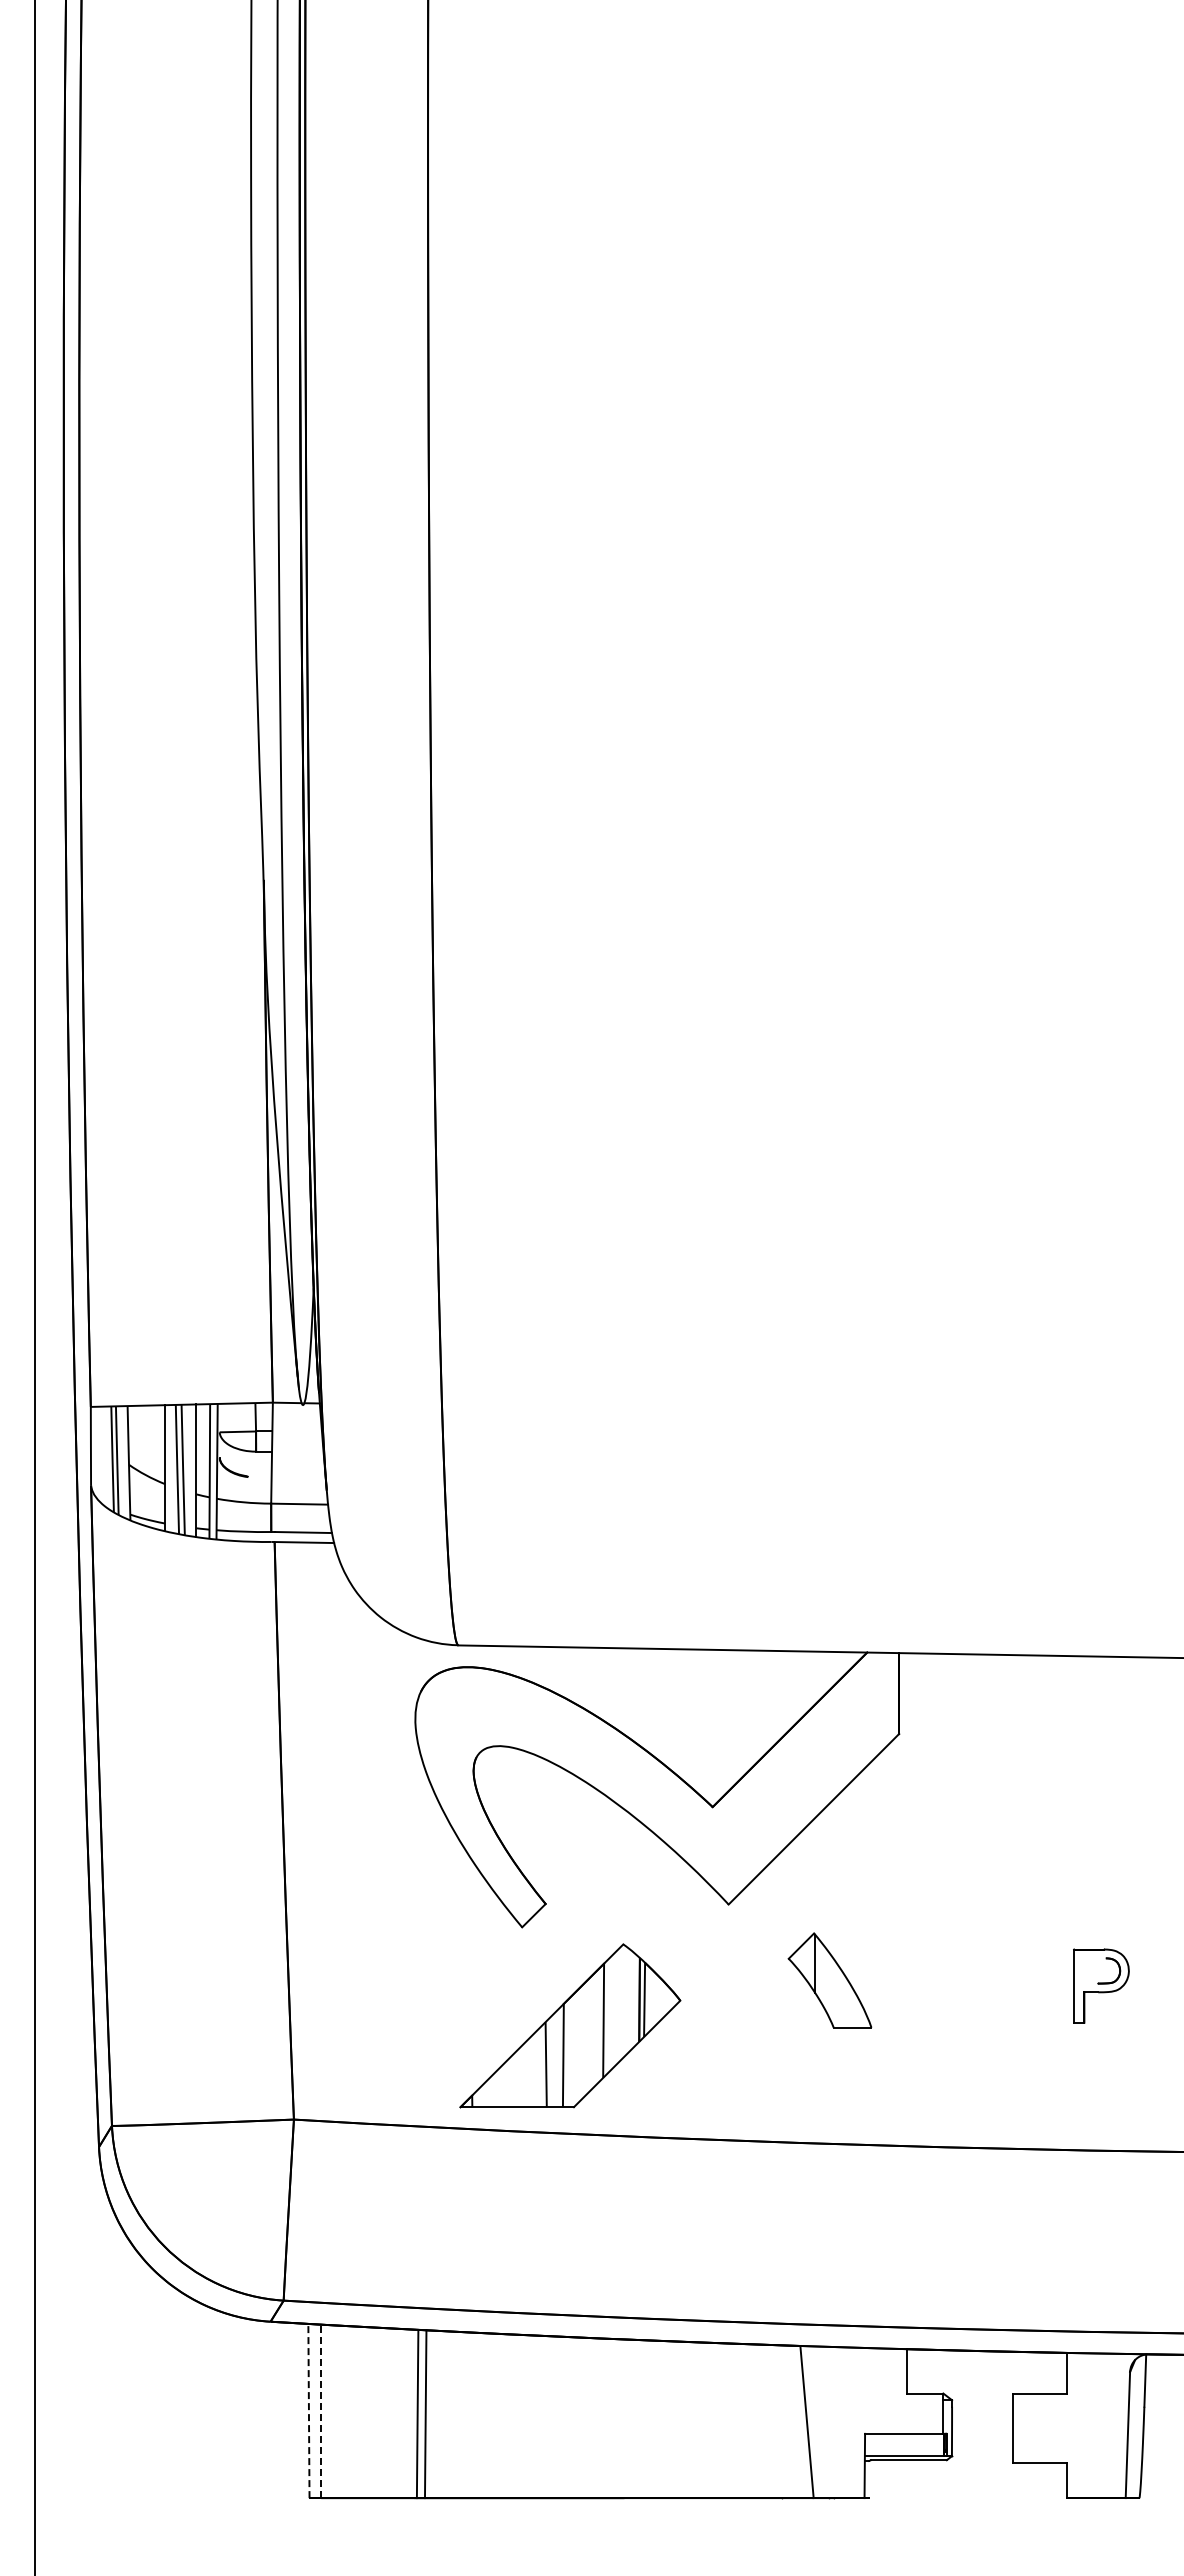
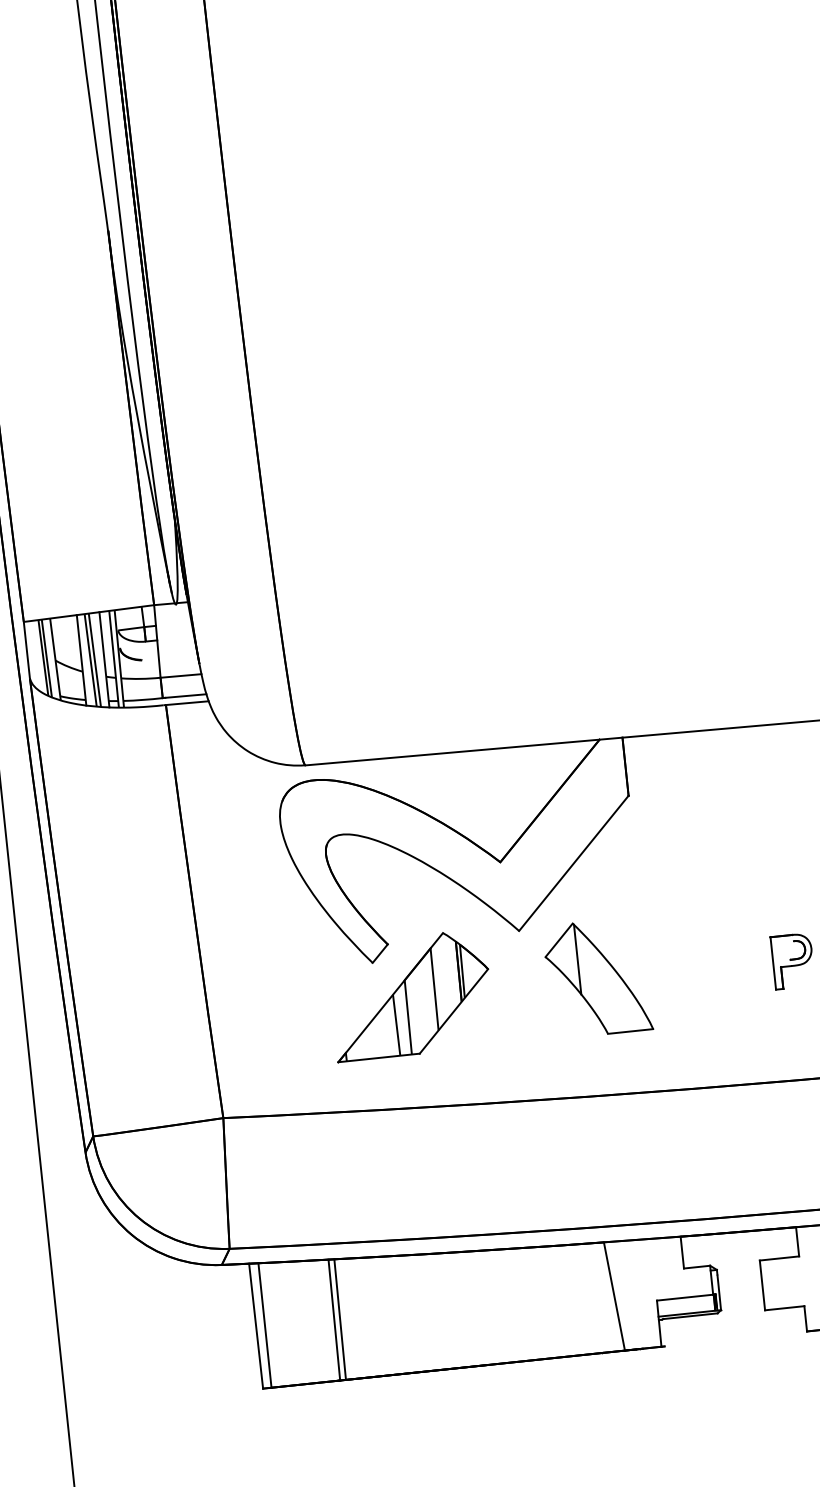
part: (829, 1980) -> (597, 977), size x1.67
part: (570, 2025) -> (411, 995), moved
line: (308, 2410) -> (255, 1325), dashed -> solid
line: (321, 2411) -> (265, 1325), dashed -> solid

